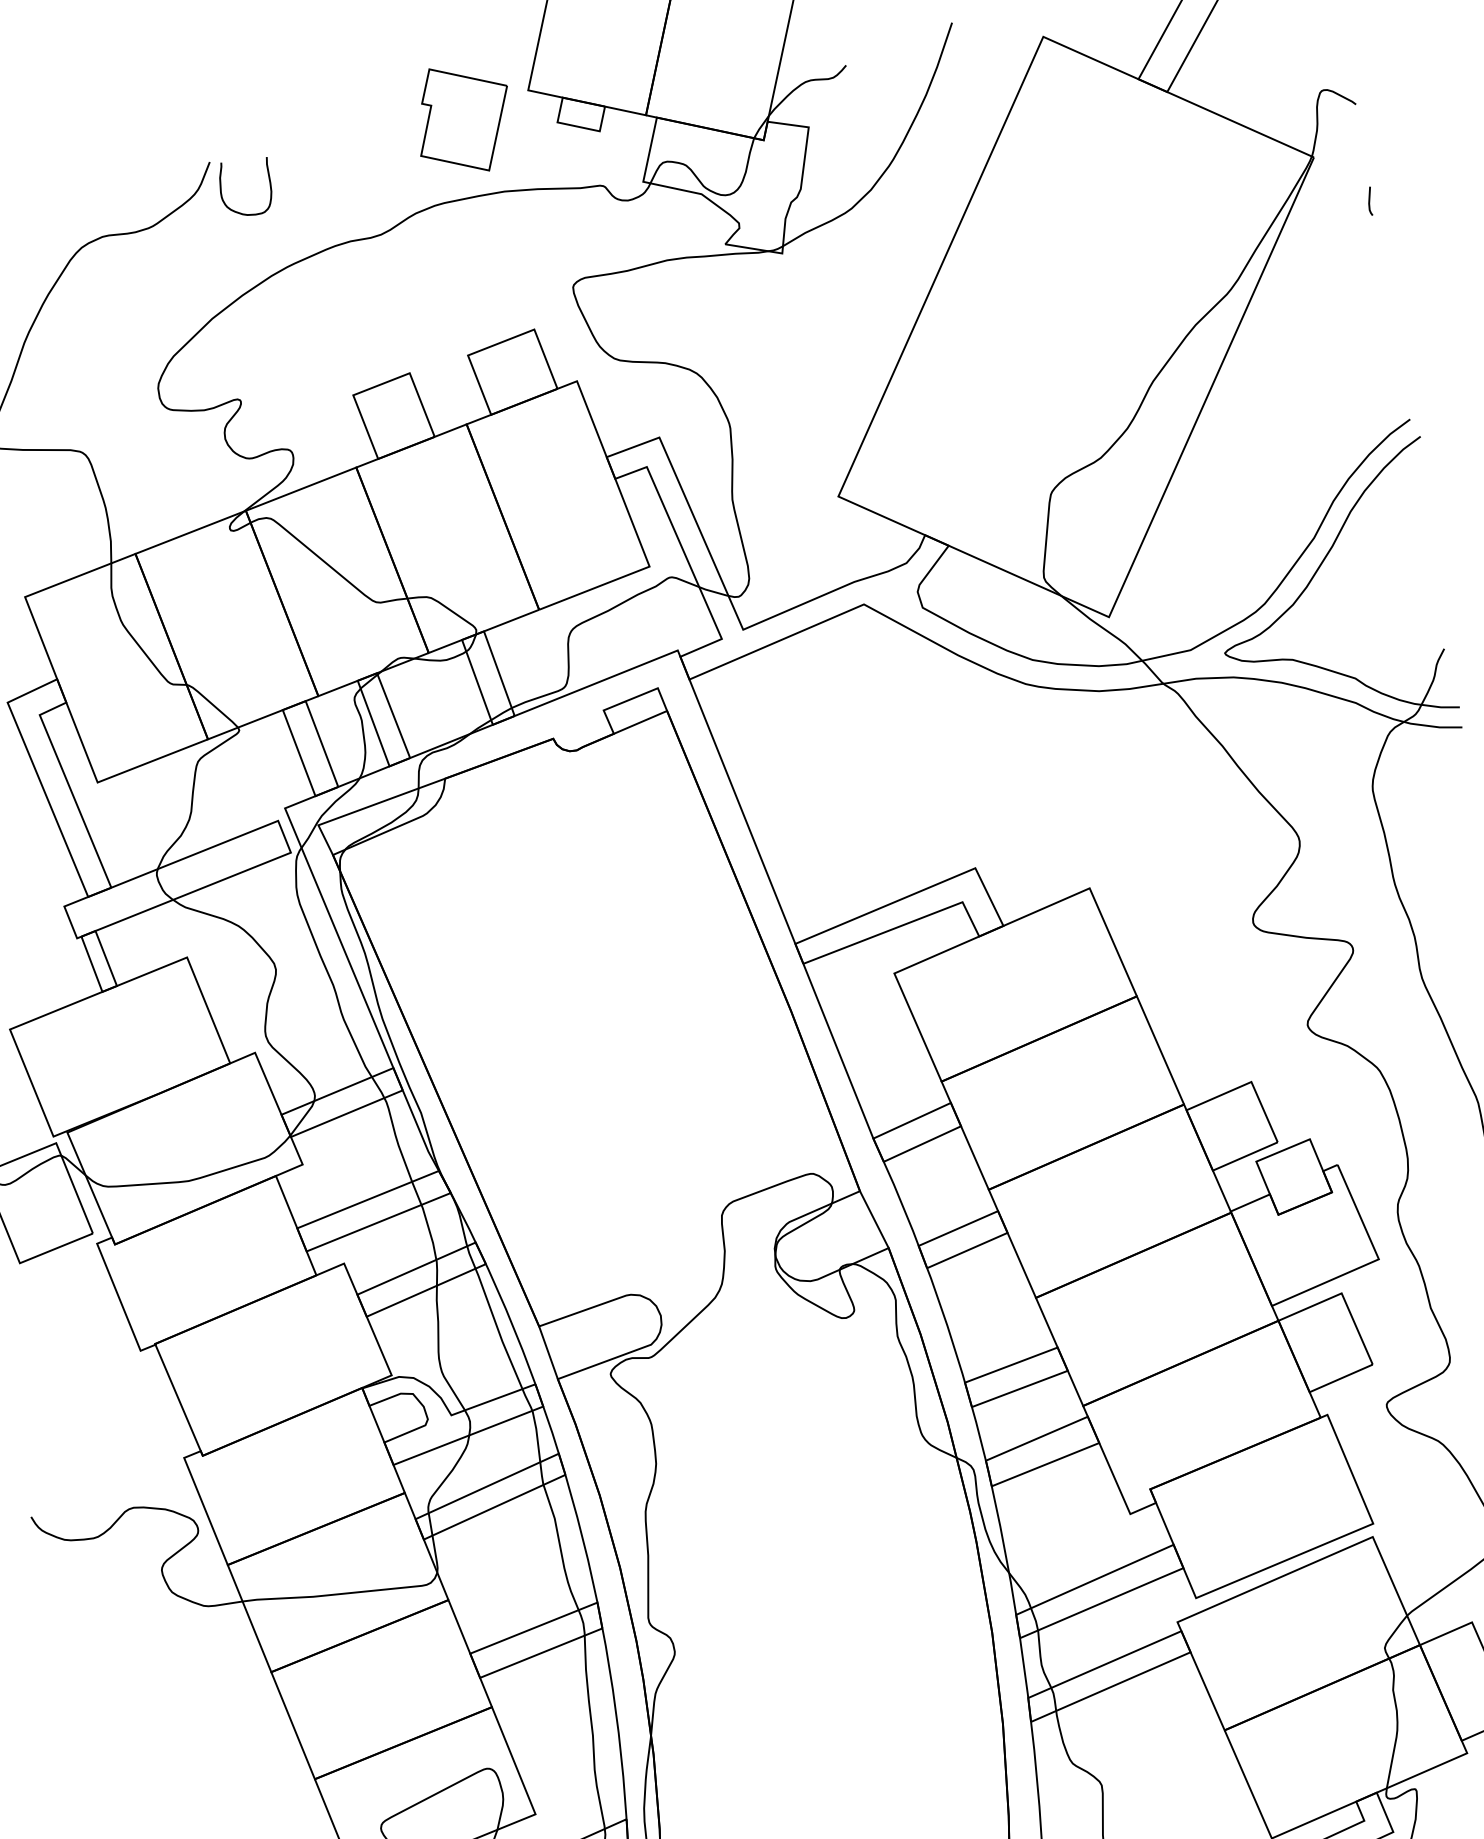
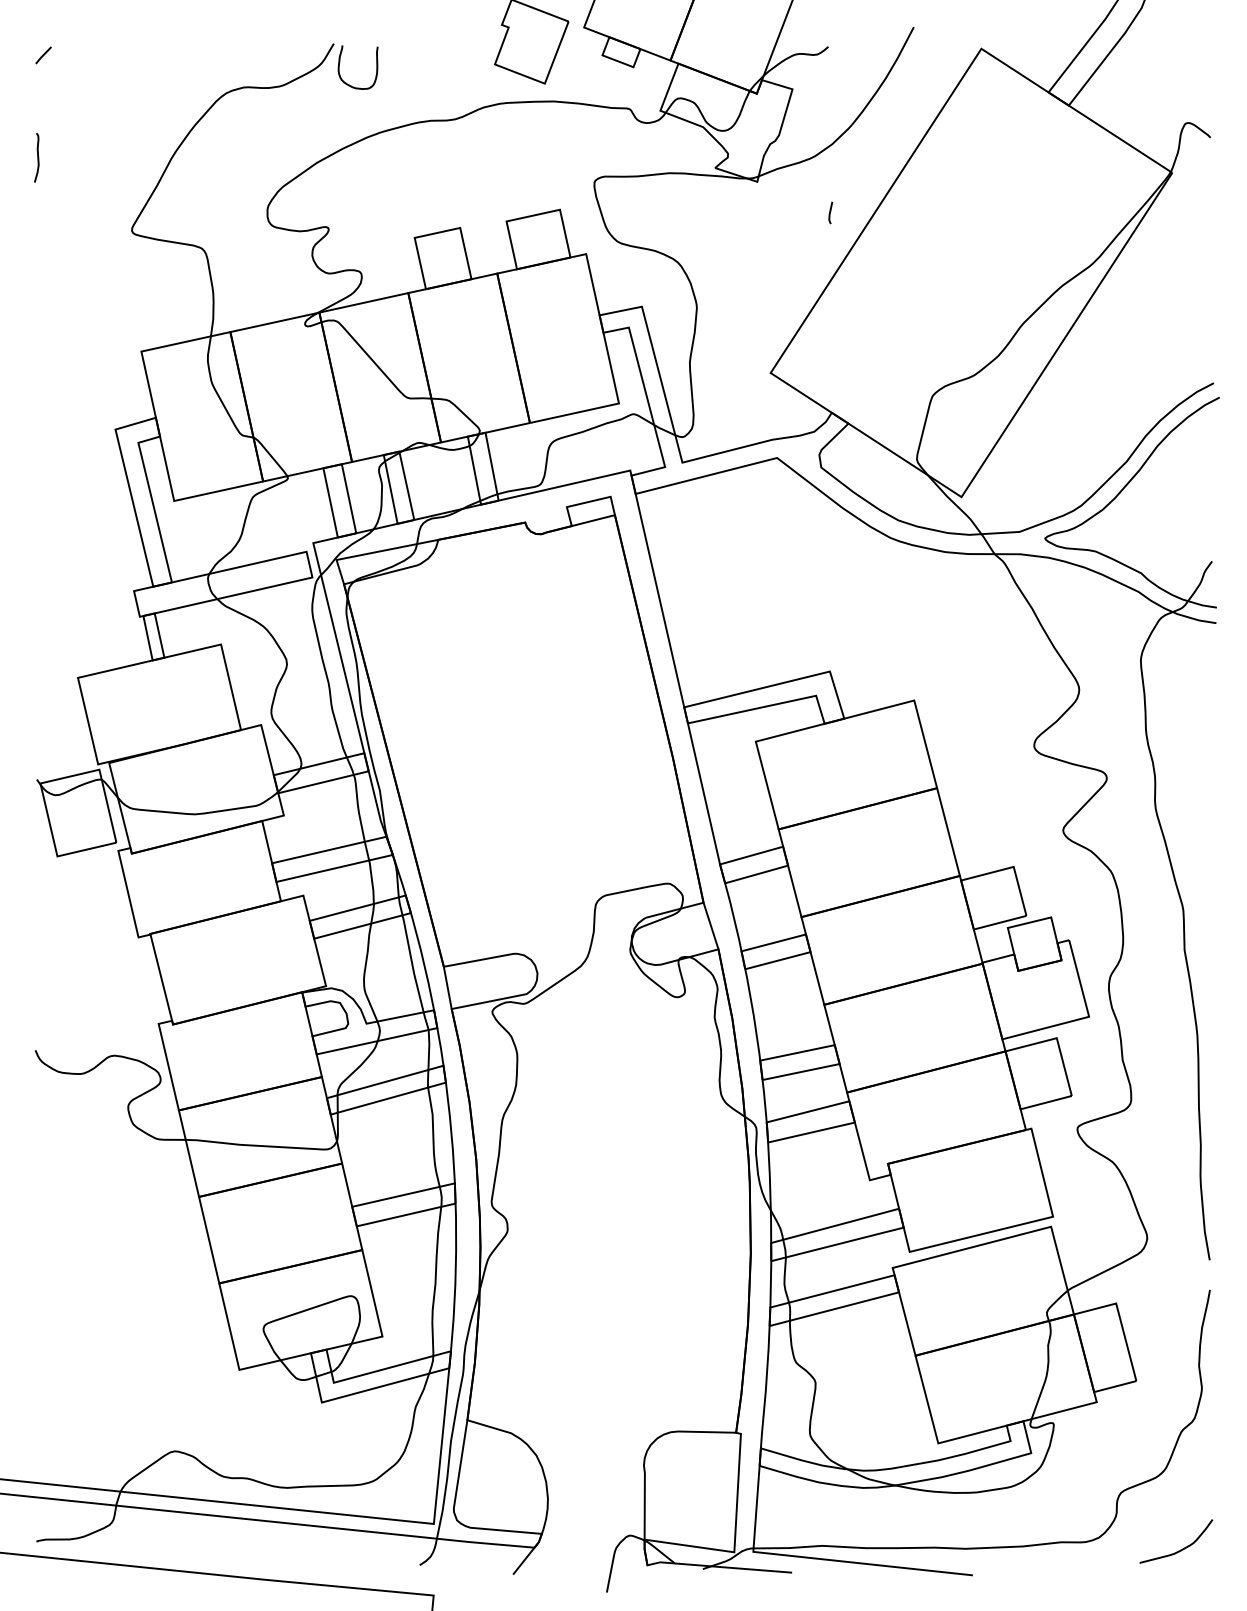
line: (1369, 200) -> (830, 212), moved

